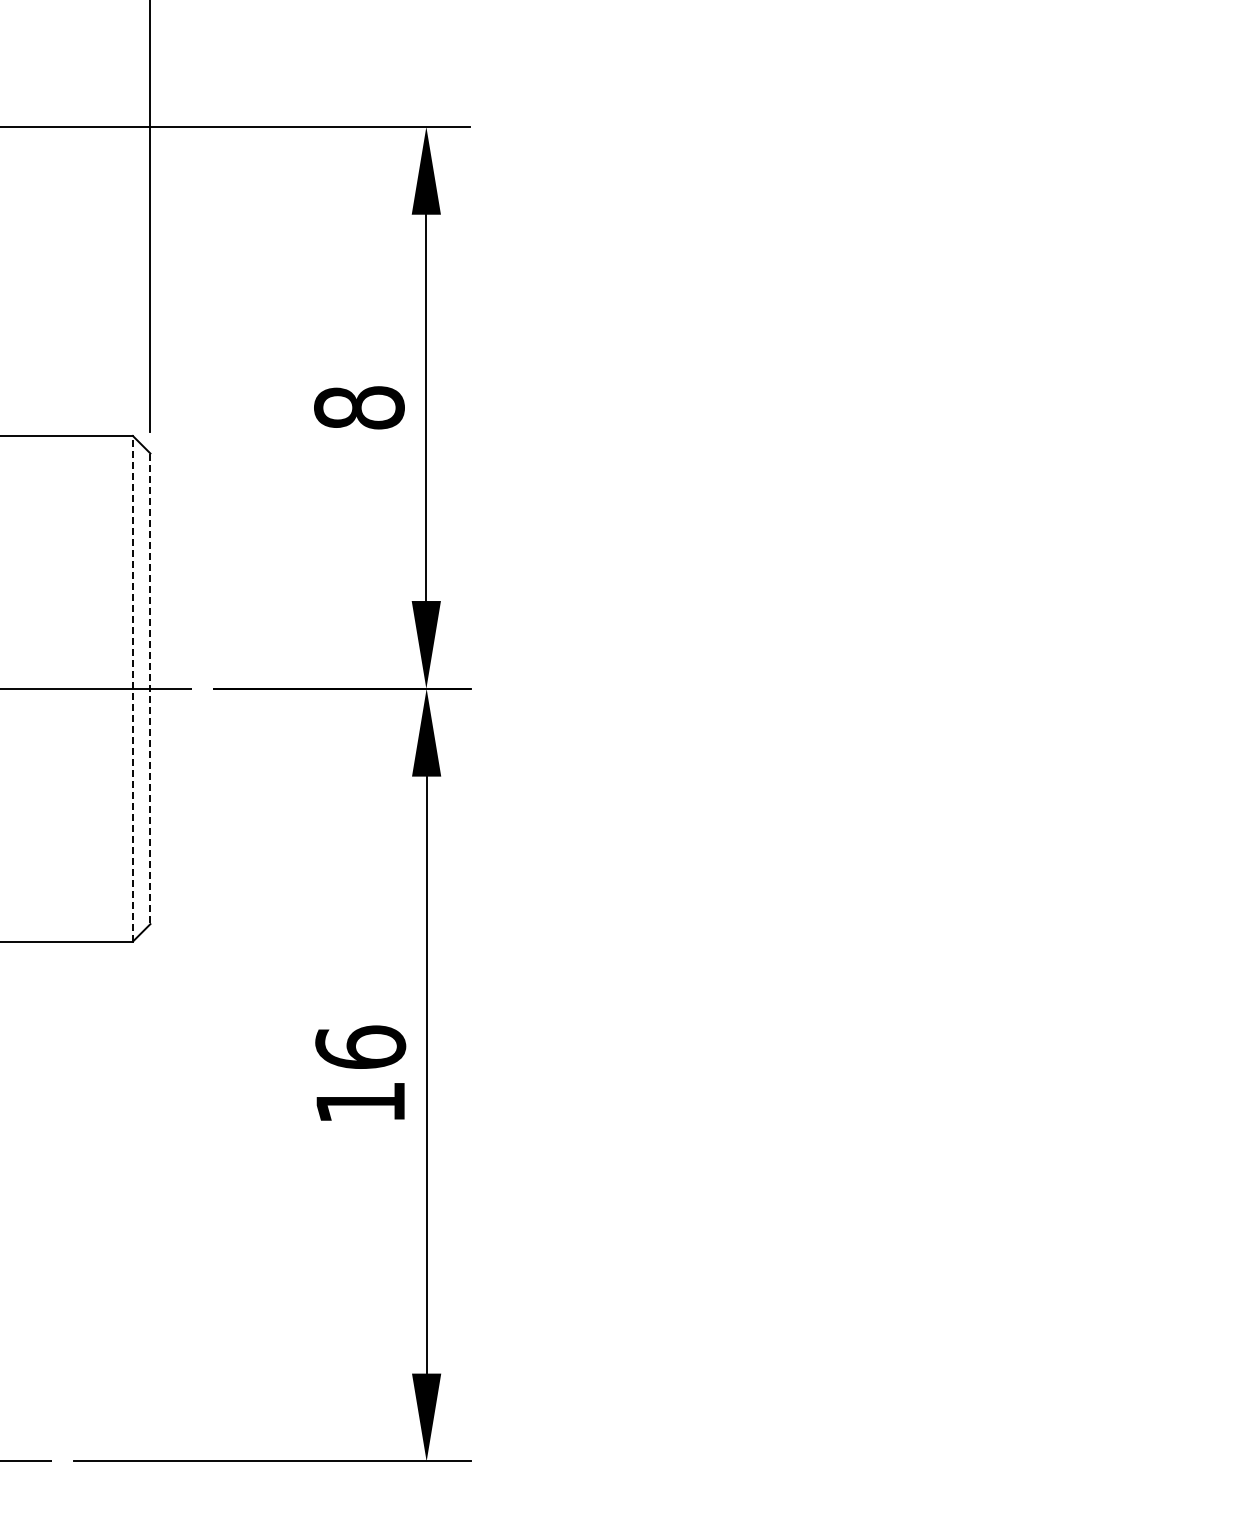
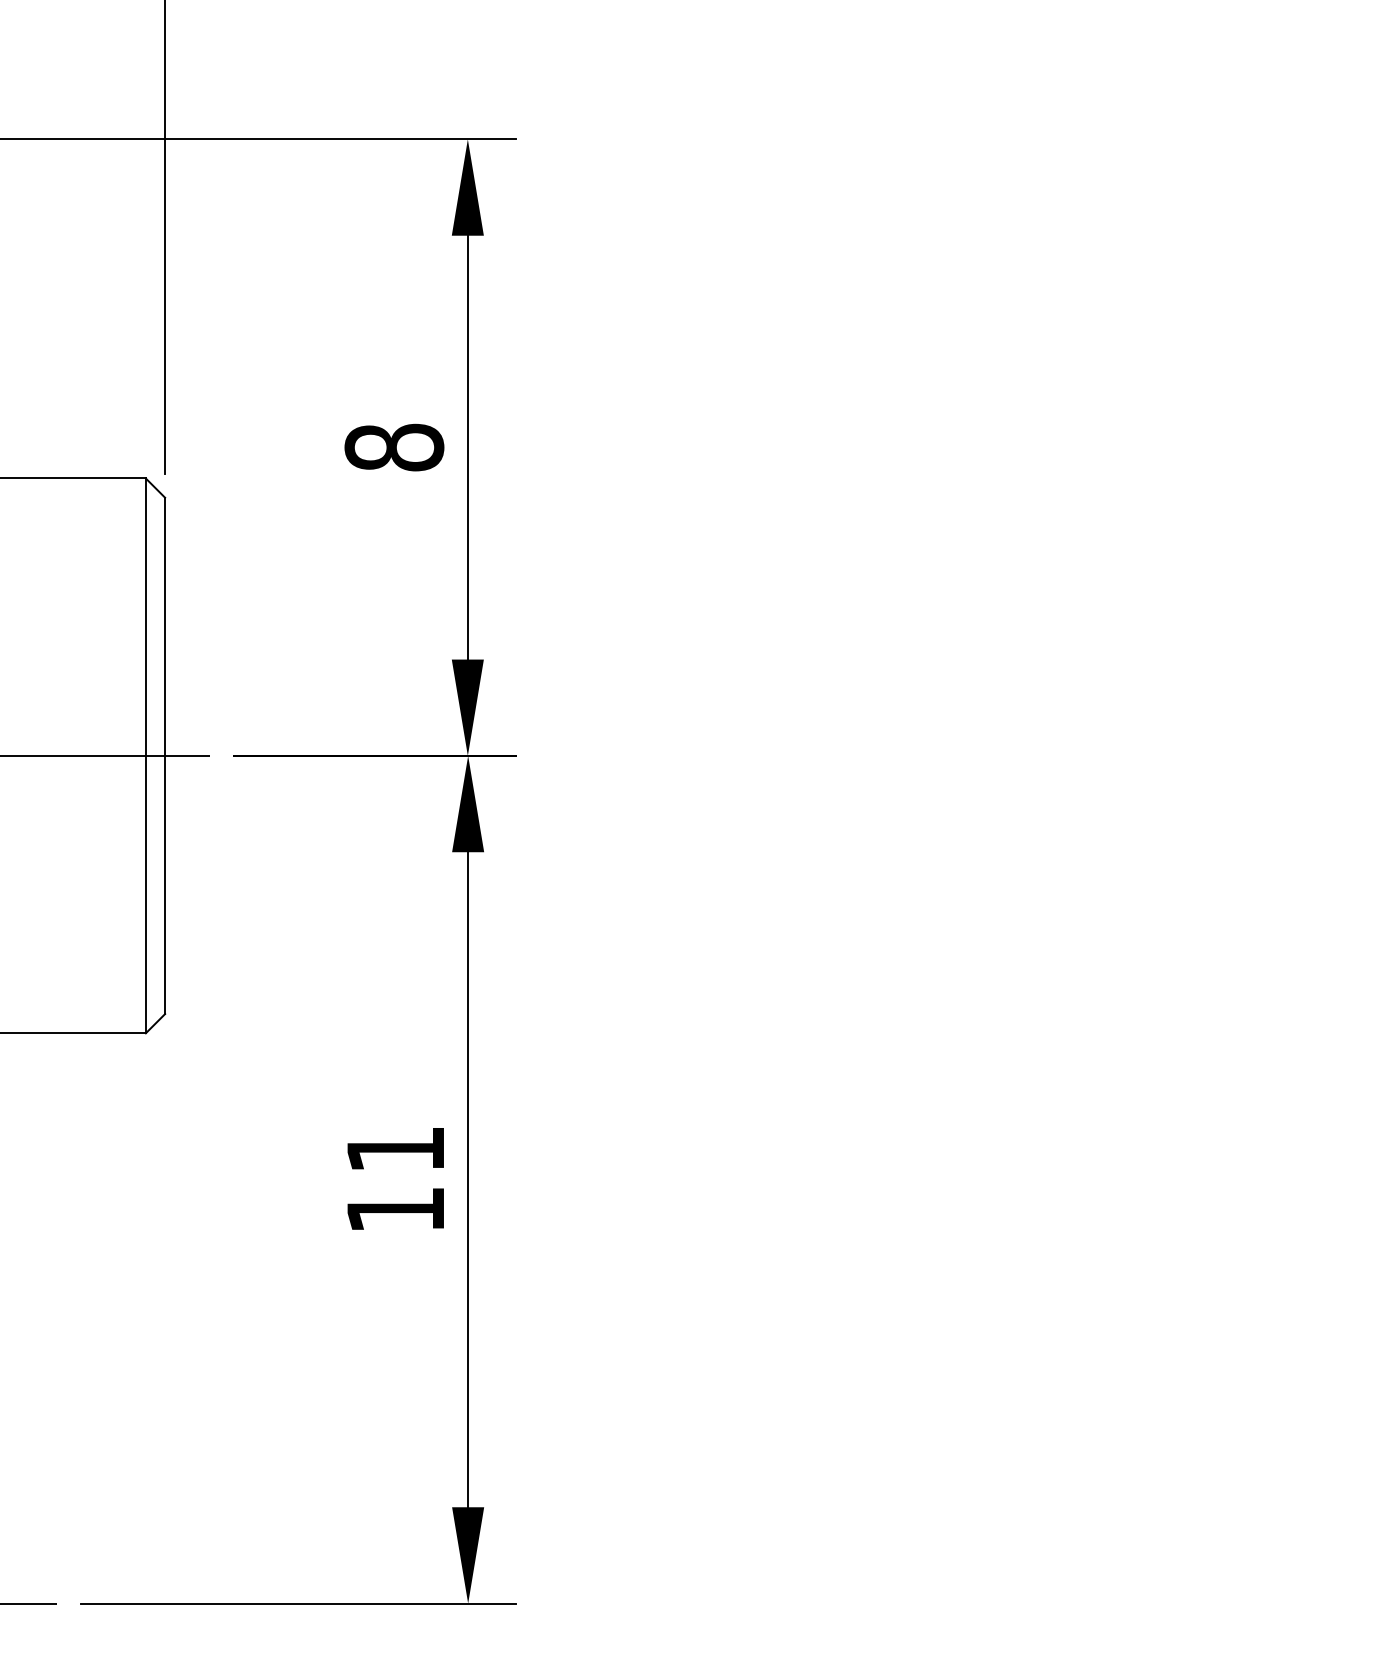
line: (132, 688) -> (145, 755), dashed -> solid
line: (150, 689) -> (165, 756), dashed -> solid
text: (360, 1046) -> (395, 1148), 16 -> 11

